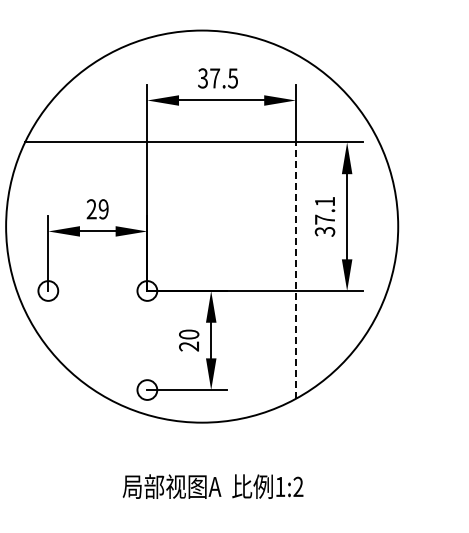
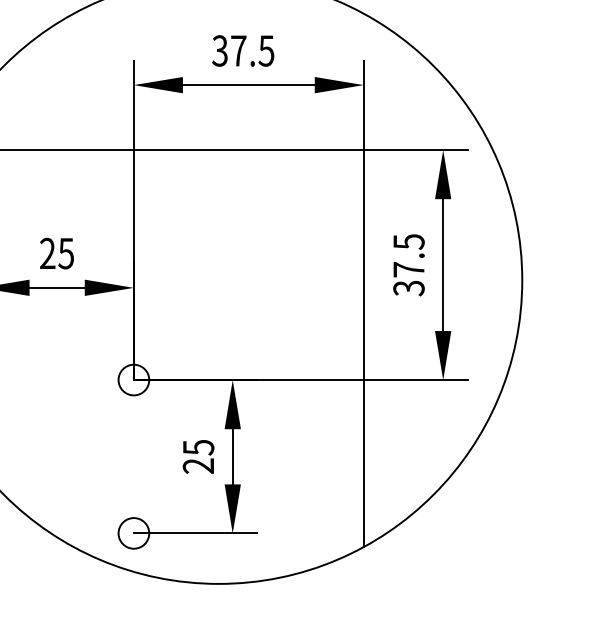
text: (325, 201) -> (409, 241), 37.1 -> 37.5
text: (103, 209) -> (65, 253), 29 -> 25
line: (295, 270) -> (363, 348), dashed -> solid
text: (189, 334) -> (199, 447), 20 -> 25

